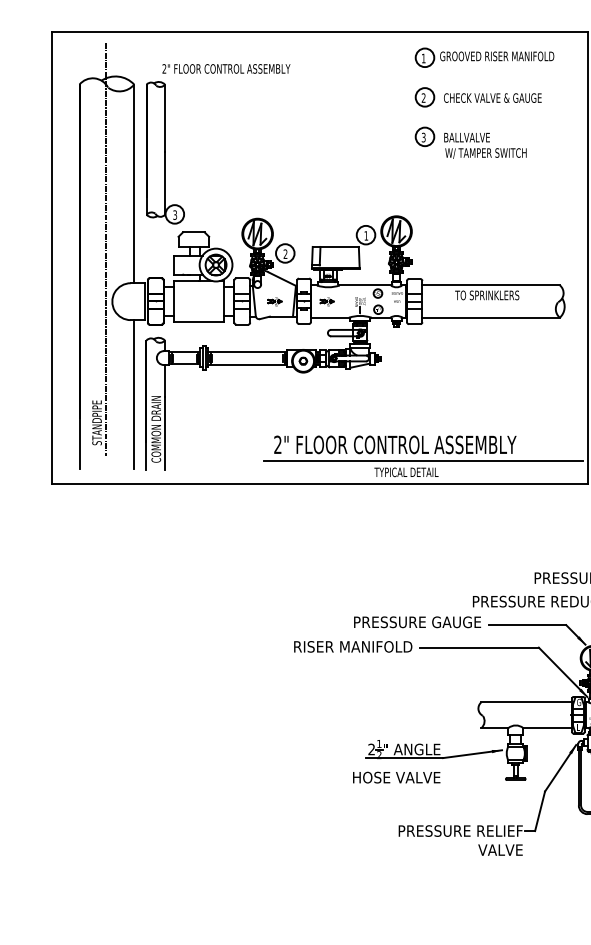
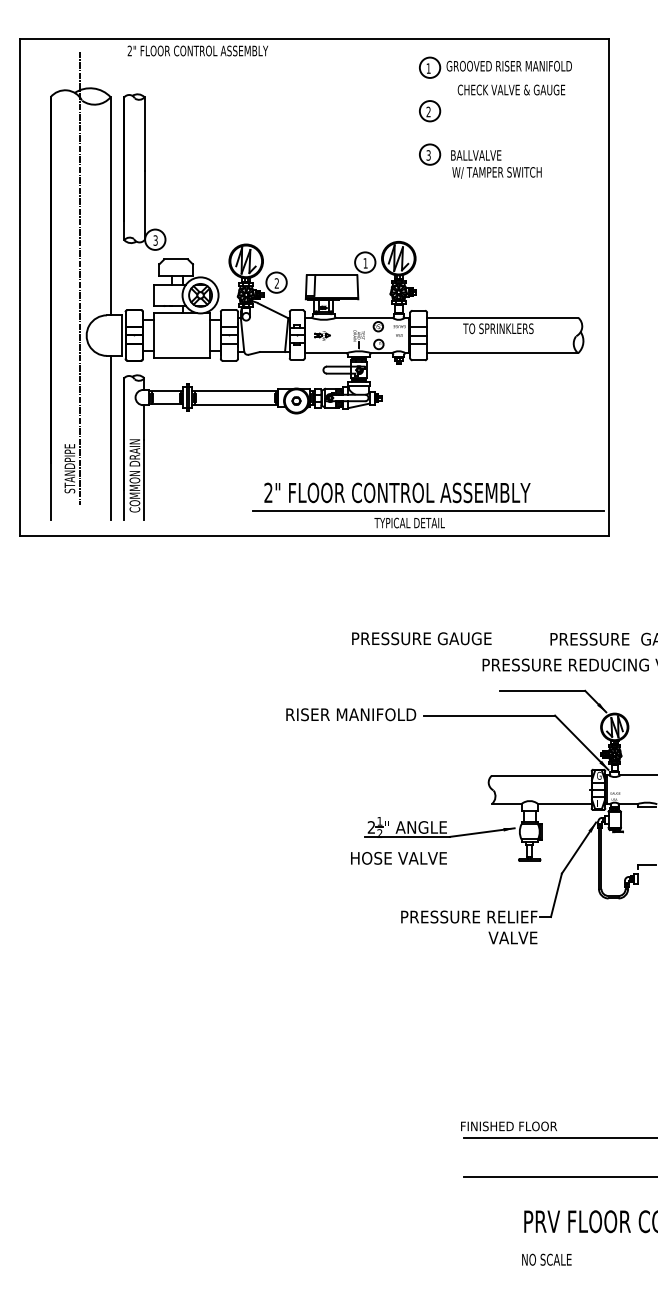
text: (226, 68) -> (197, 50), moved
text: (492, 97) -> (511, 89), moved
part: (275, 301) -> (265, 335), removed
text: (417, 622) -> (421, 638), moved

